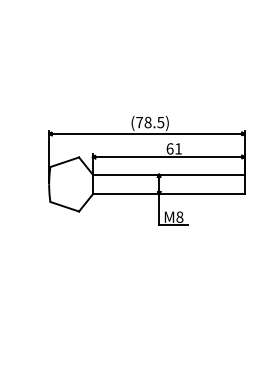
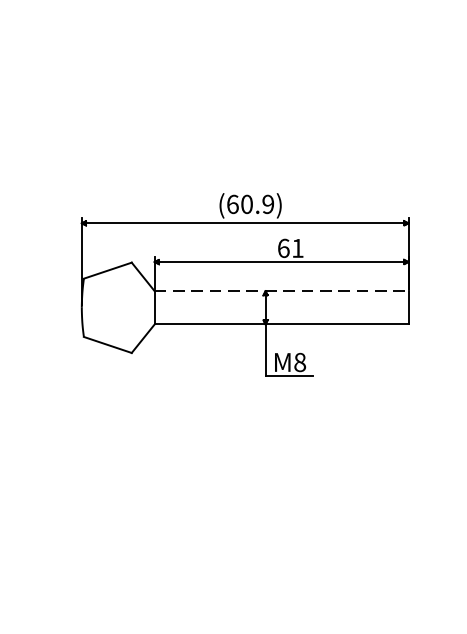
text: (150, 122) -> (251, 204), (78.5) -> (60.9)
line: (169, 174) -> (282, 291), solid -> dashed

